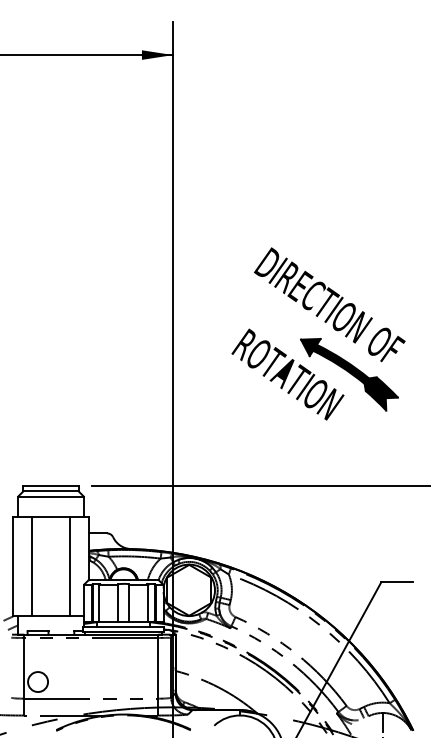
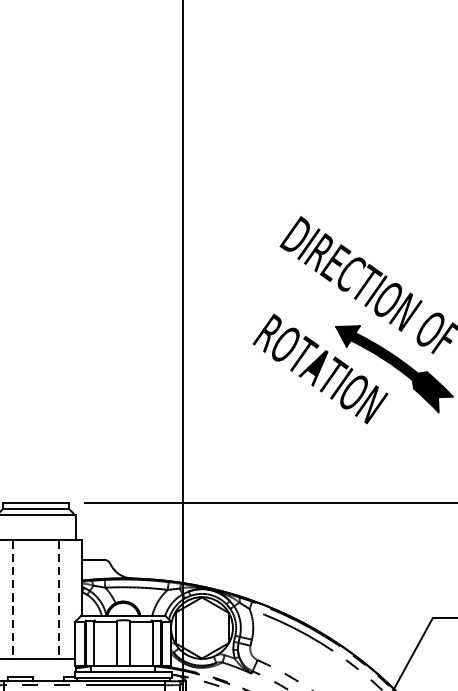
line: (32, 566) -> (13, 599), solid -> dashed
line: (70, 566) -> (59, 599), solid -> dashed

